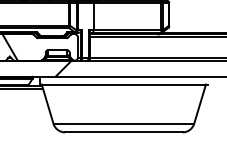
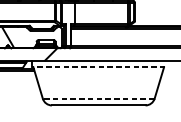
line: (123, 84) -> (98, 67), solid -> dashed
line: (123, 123) -> (98, 98), solid -> dashed

